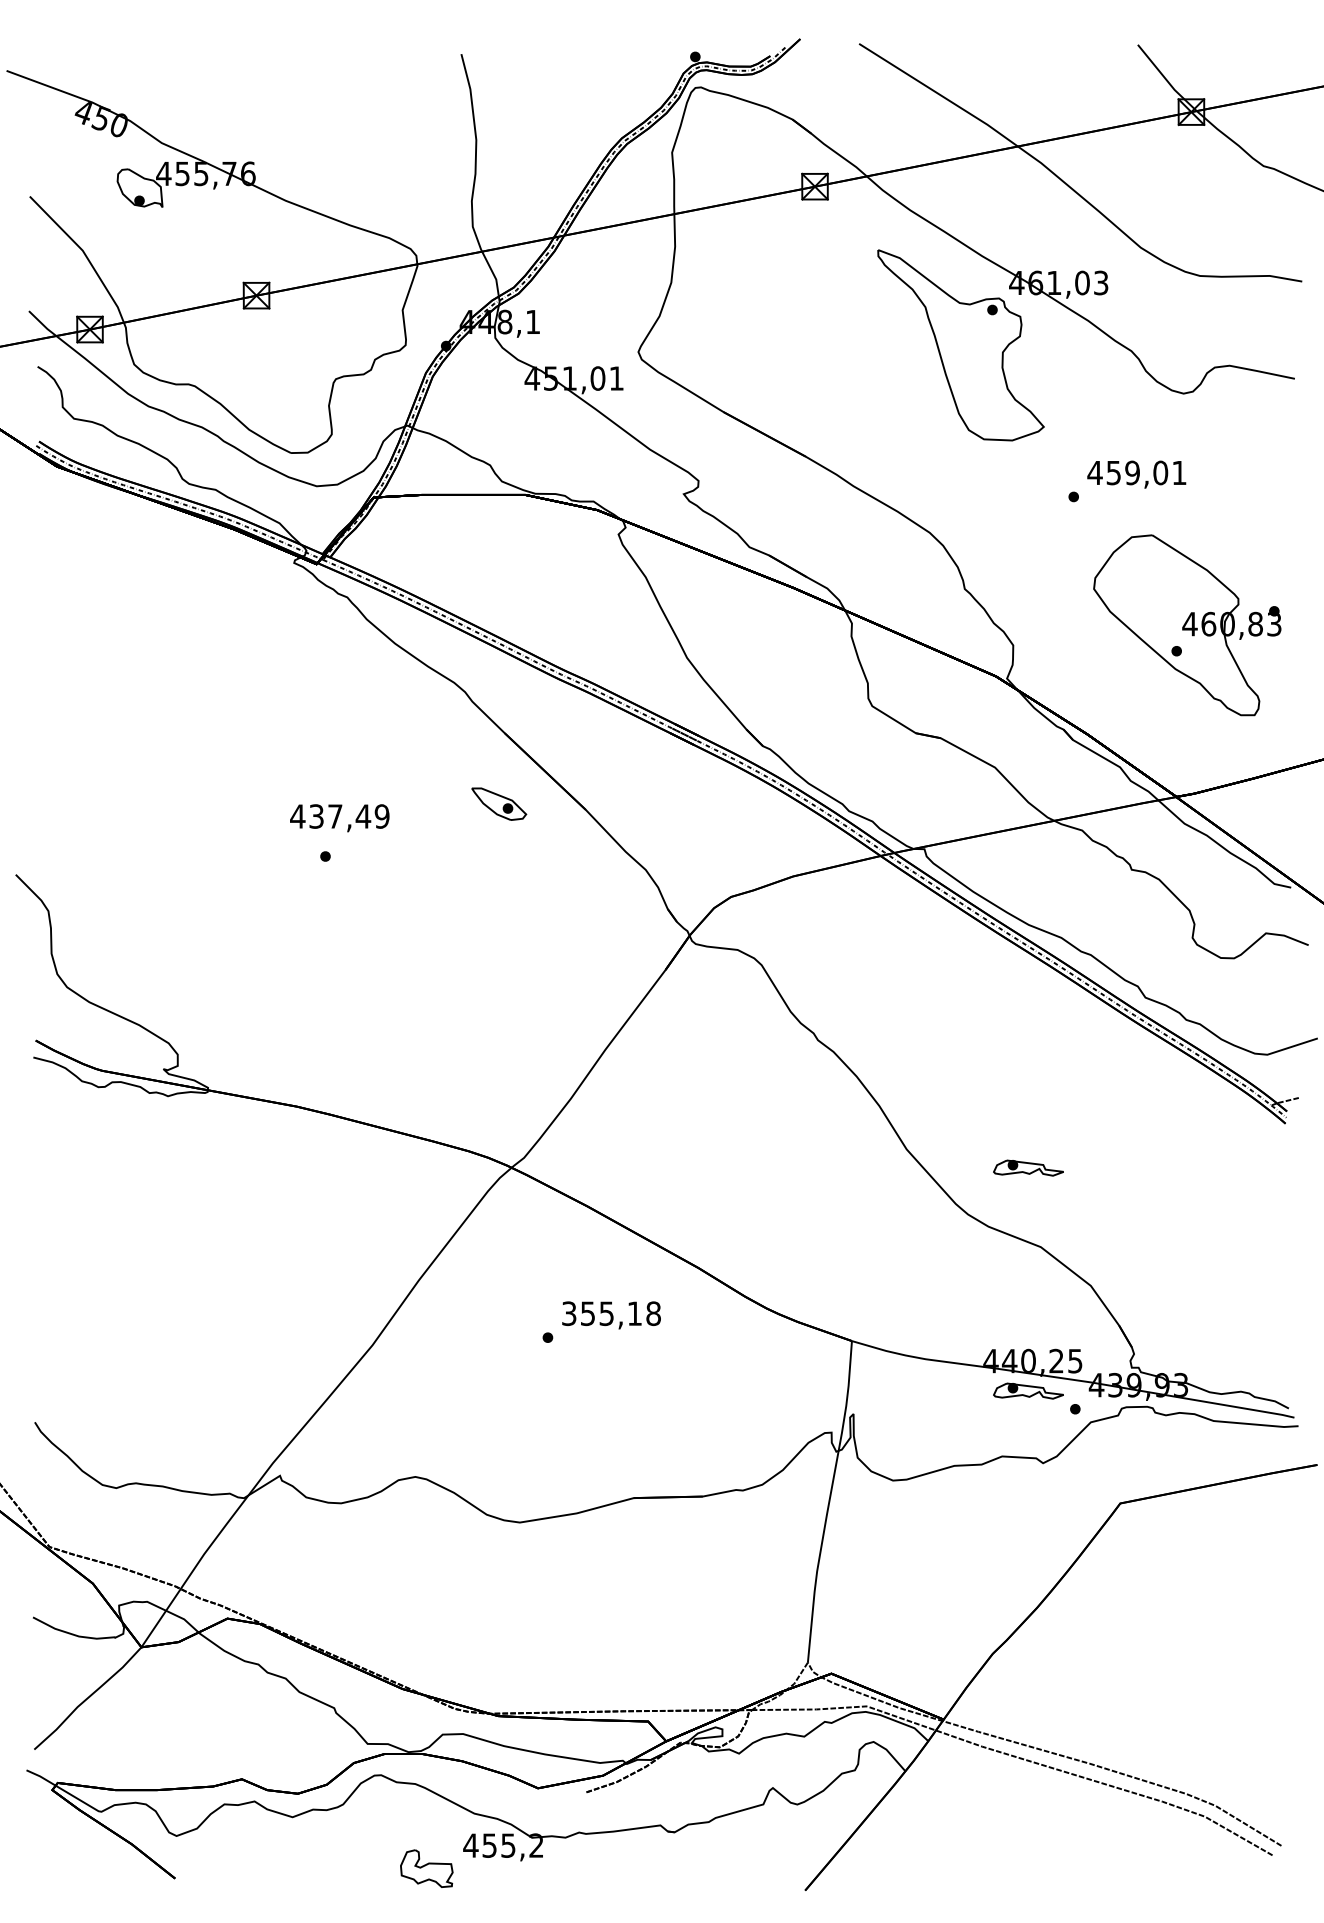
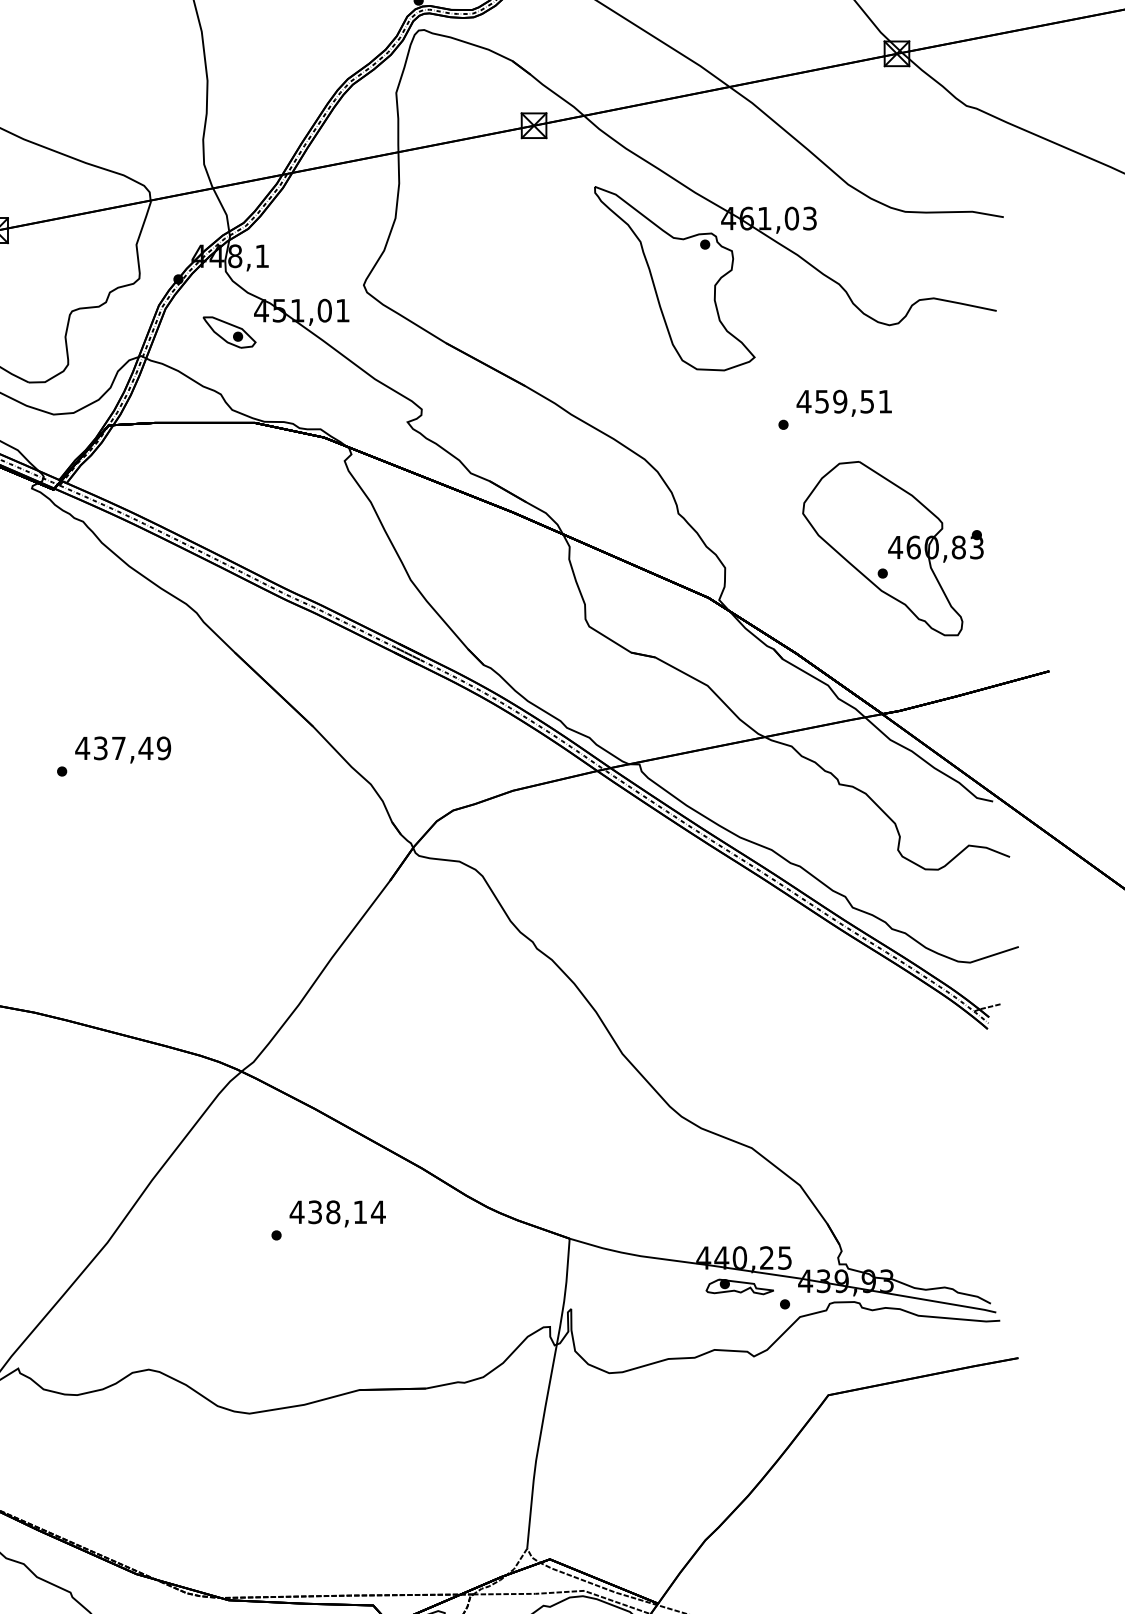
text: (1160, 472) -> (867, 401), 459,01 -> 459,51
part: (499, 803) -> (229, 331), moved
text: (339, 818) -> (122, 750), moved
part: (1028, 1167) -> (739, 1071), removed
text: (611, 1313) -> (337, 1212), 355,18 -> 438,14

